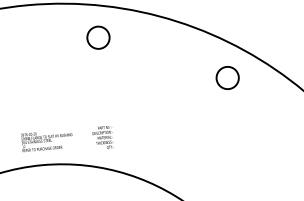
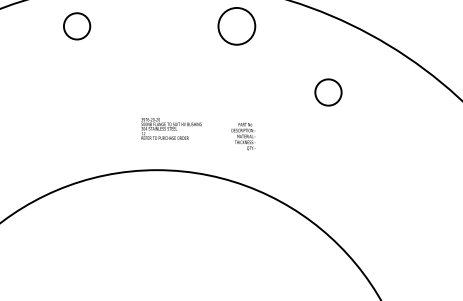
circle: (98, 37) -> (236, 26), size x1.4
circle: (227, 77) -> (328, 92), moved
text: (103, 137) -> (243, 136), moved
text: (47, 140) -> (171, 128), moved

